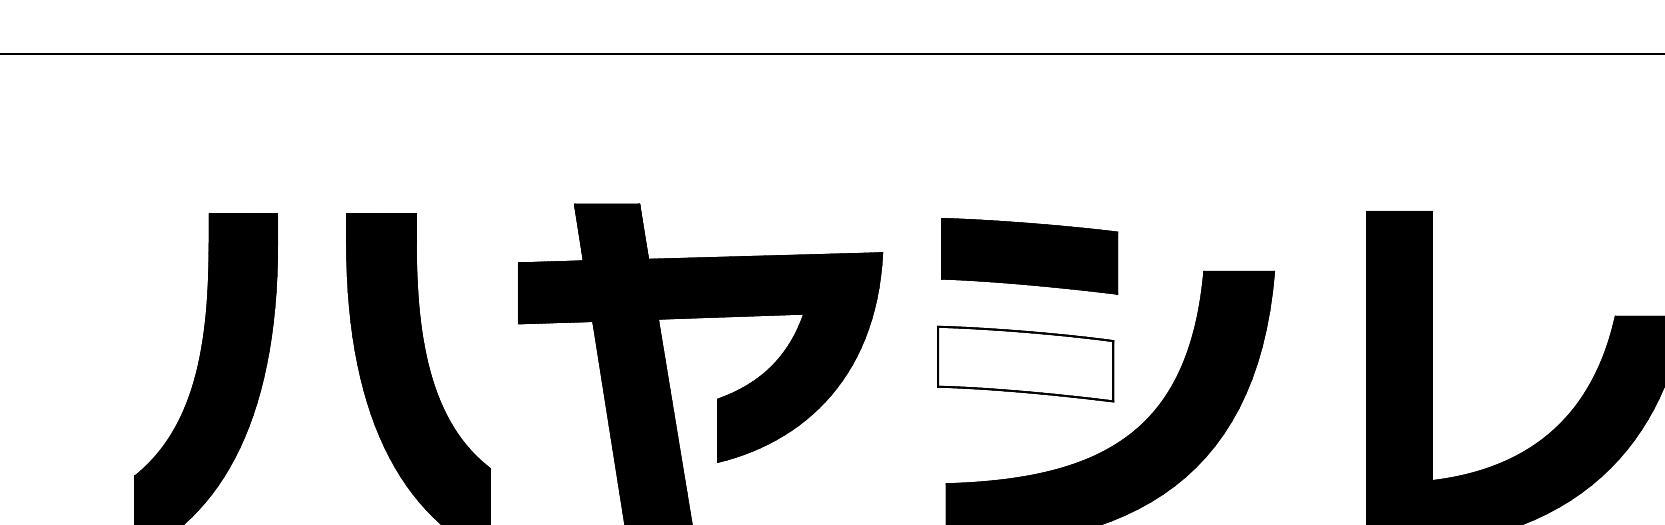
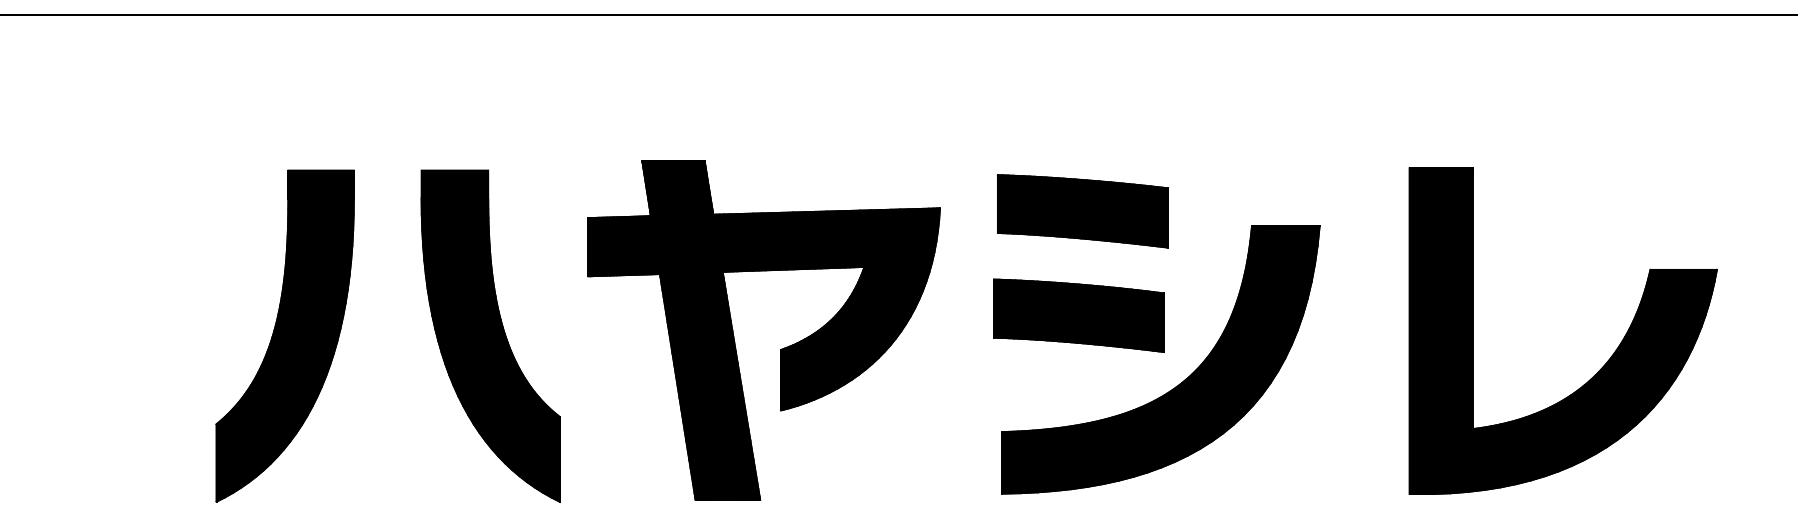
fill: (1025, 363) -> (1078, 315), added

